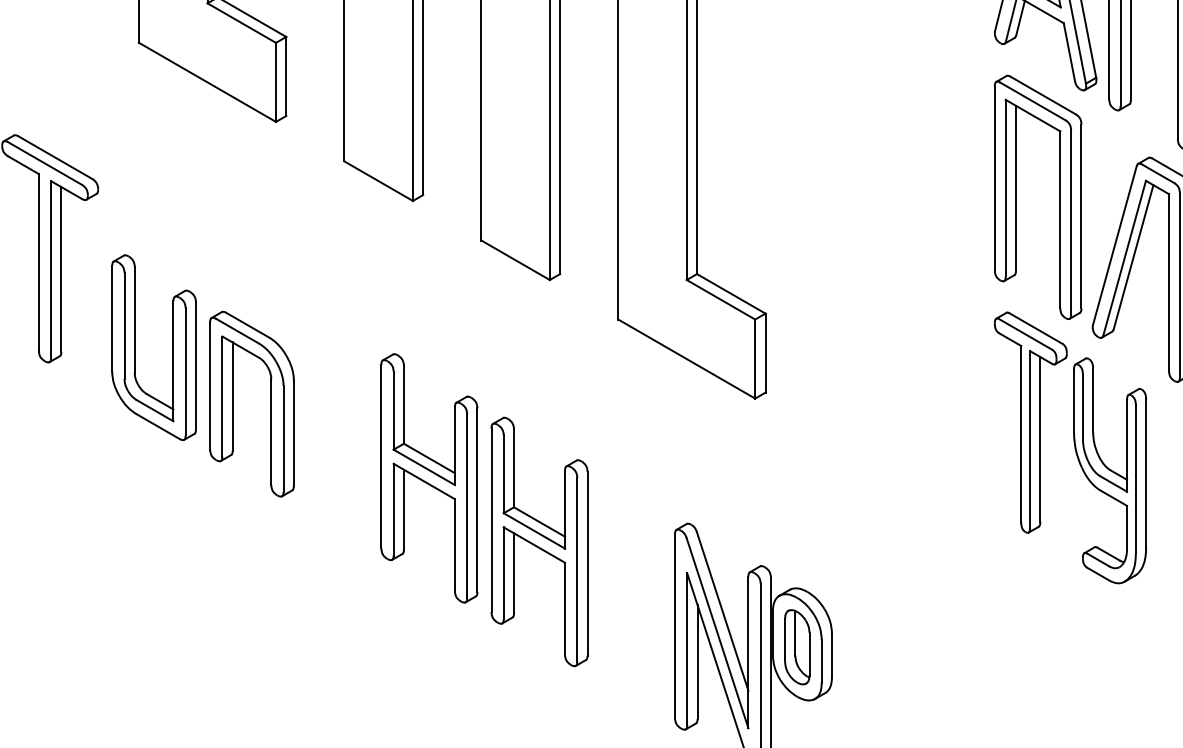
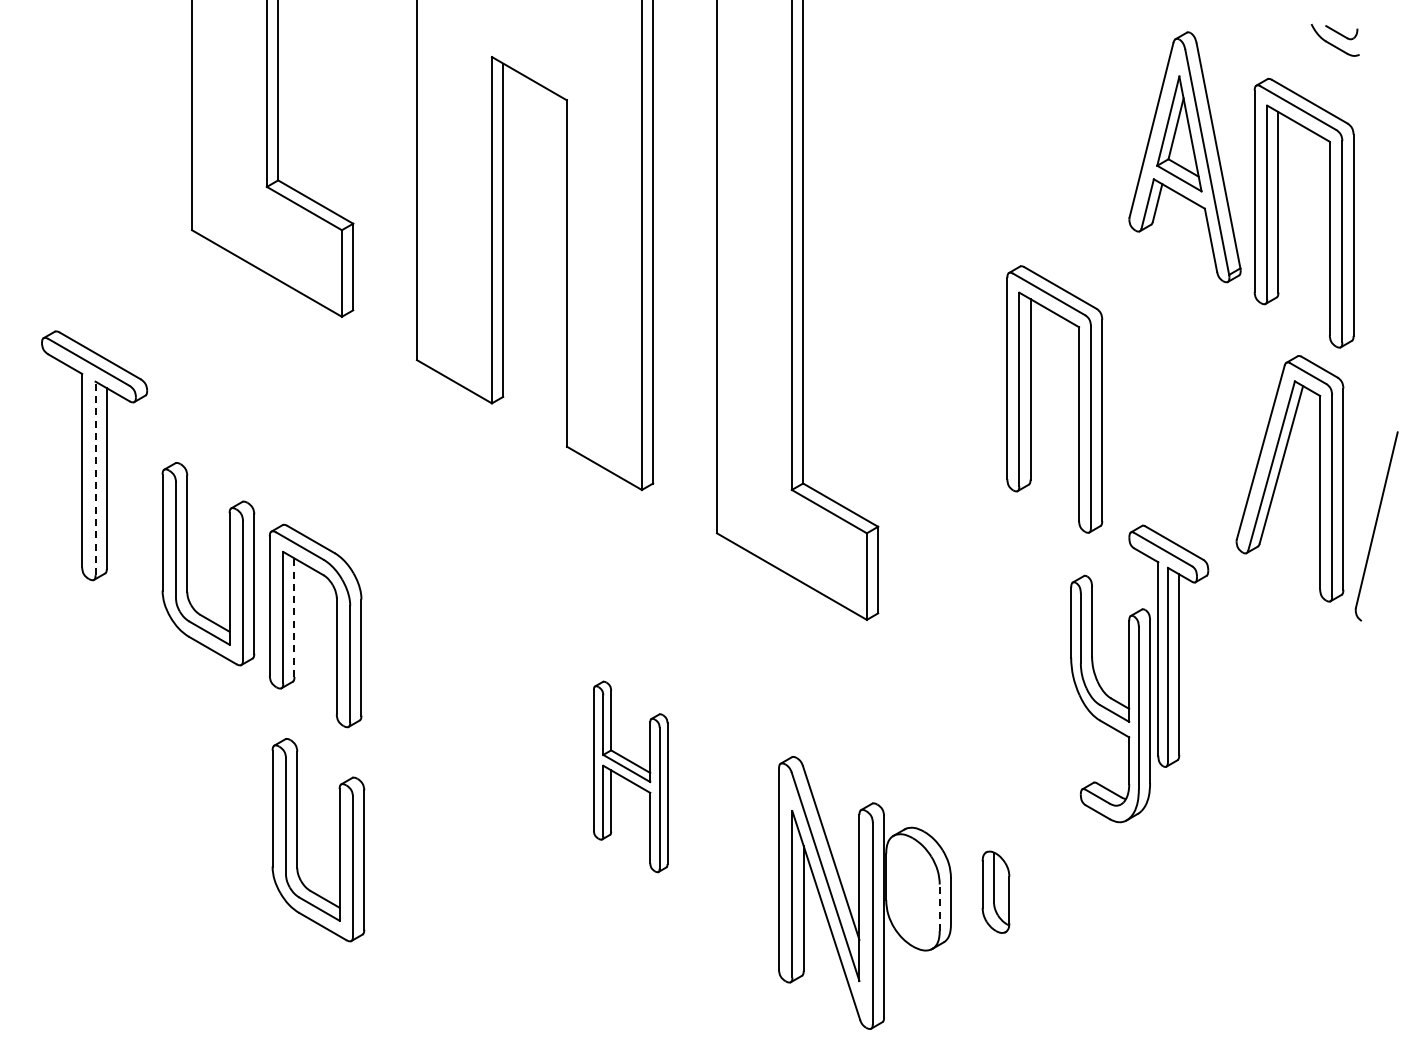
part: (1016, 197) -> (1031, 399), moved
line: (51, 269) -> (95, 478), solid -> dashed
line: (232, 396) -> (294, 617), solid -> dashed
part: (1109, 470) -> (1110, 698), moved
part: (428, 478) -> (509, 707), removed
part: (539, 541) -> (630, 776), size x0.7
part: (235, 599) -> (297, 840), added
part: (796, 646) -> (995, 891), moved
line: (821, 661) -> (939, 907), solid -> dashed

